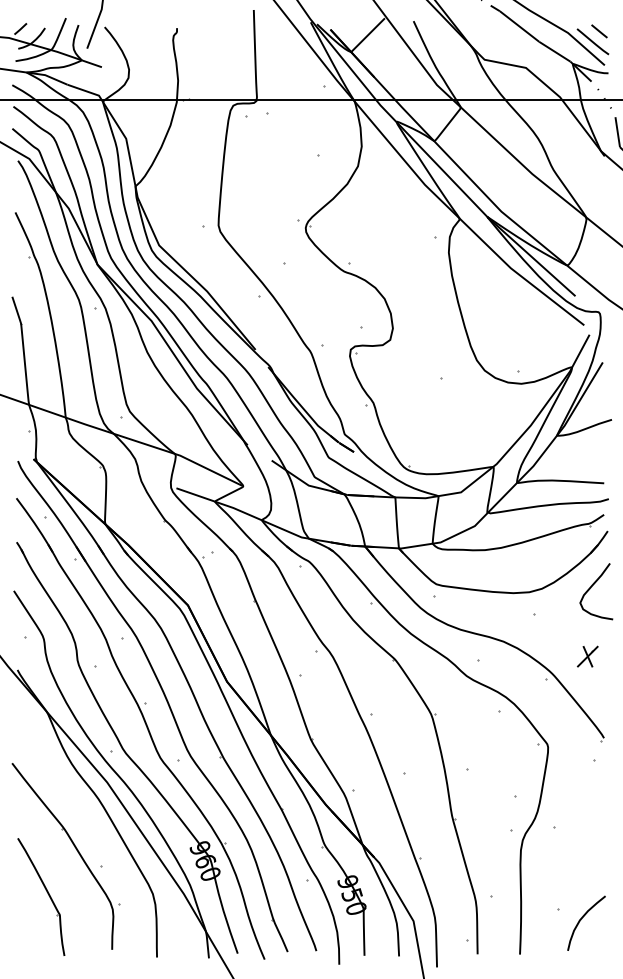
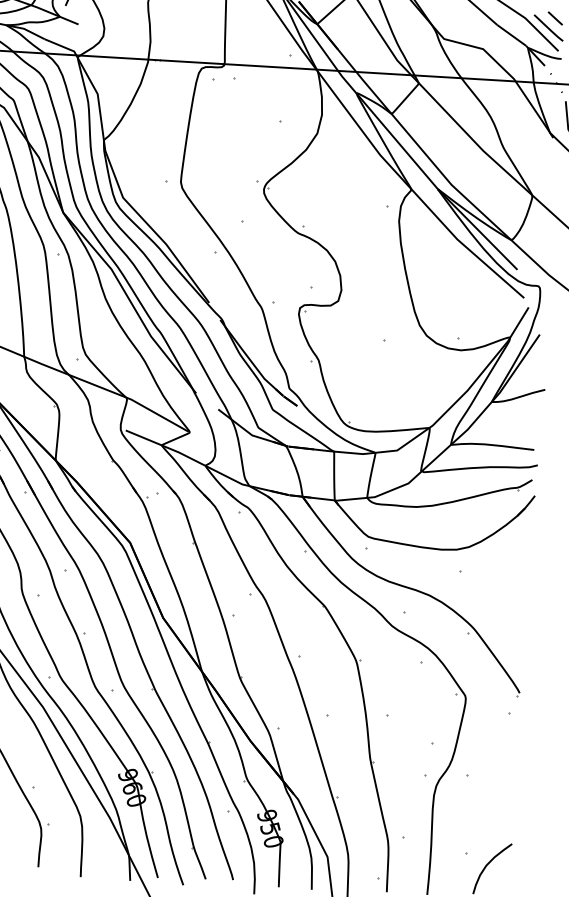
curve: (590, 589) -> (515, 550), removed
part: (587, 656) -> (508, 614), removed

